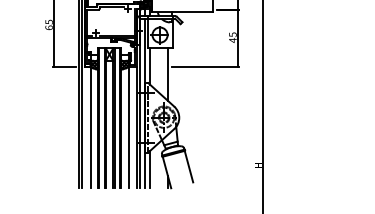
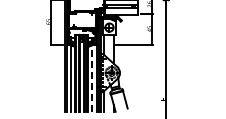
line: (129, 125) -> (92, 77), solid -> dashed

